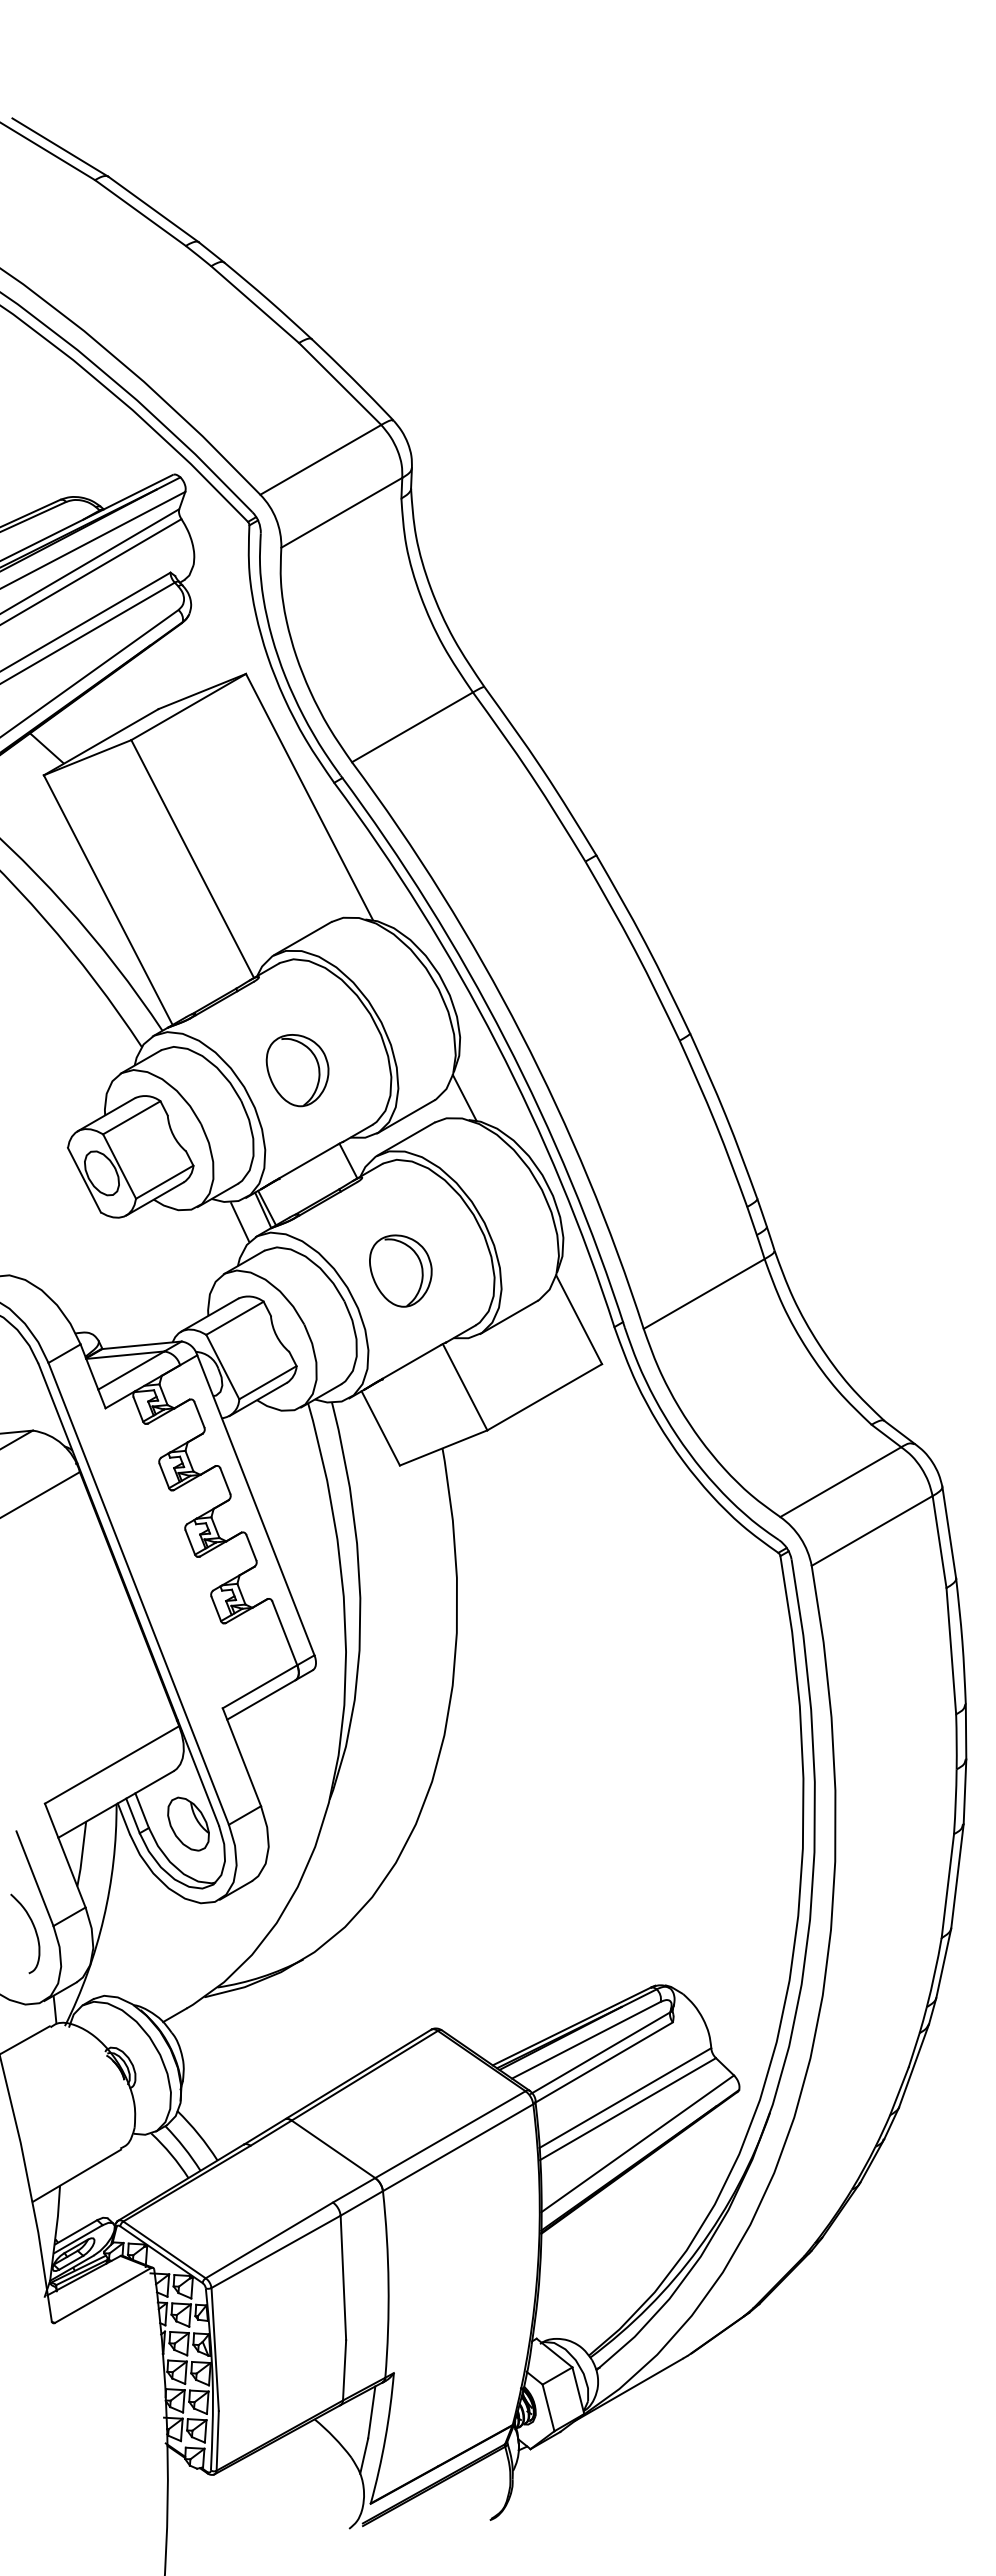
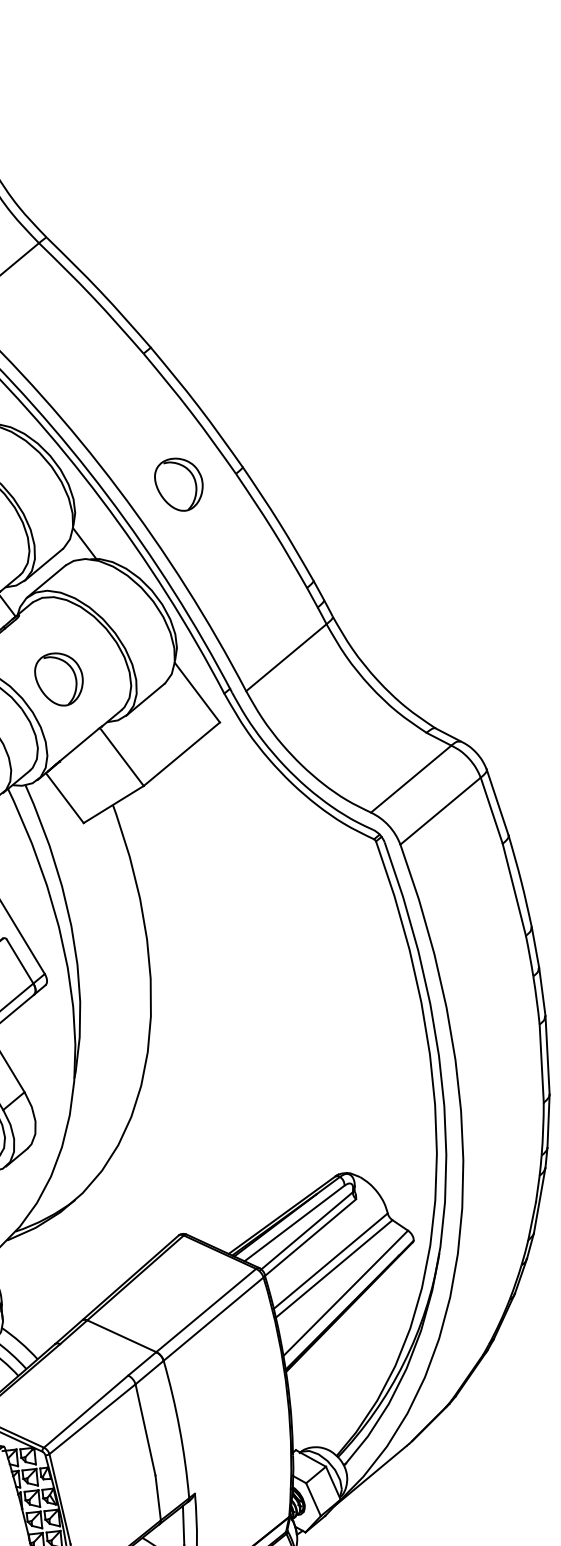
part: (602, 1041) -> (179, 484), added

